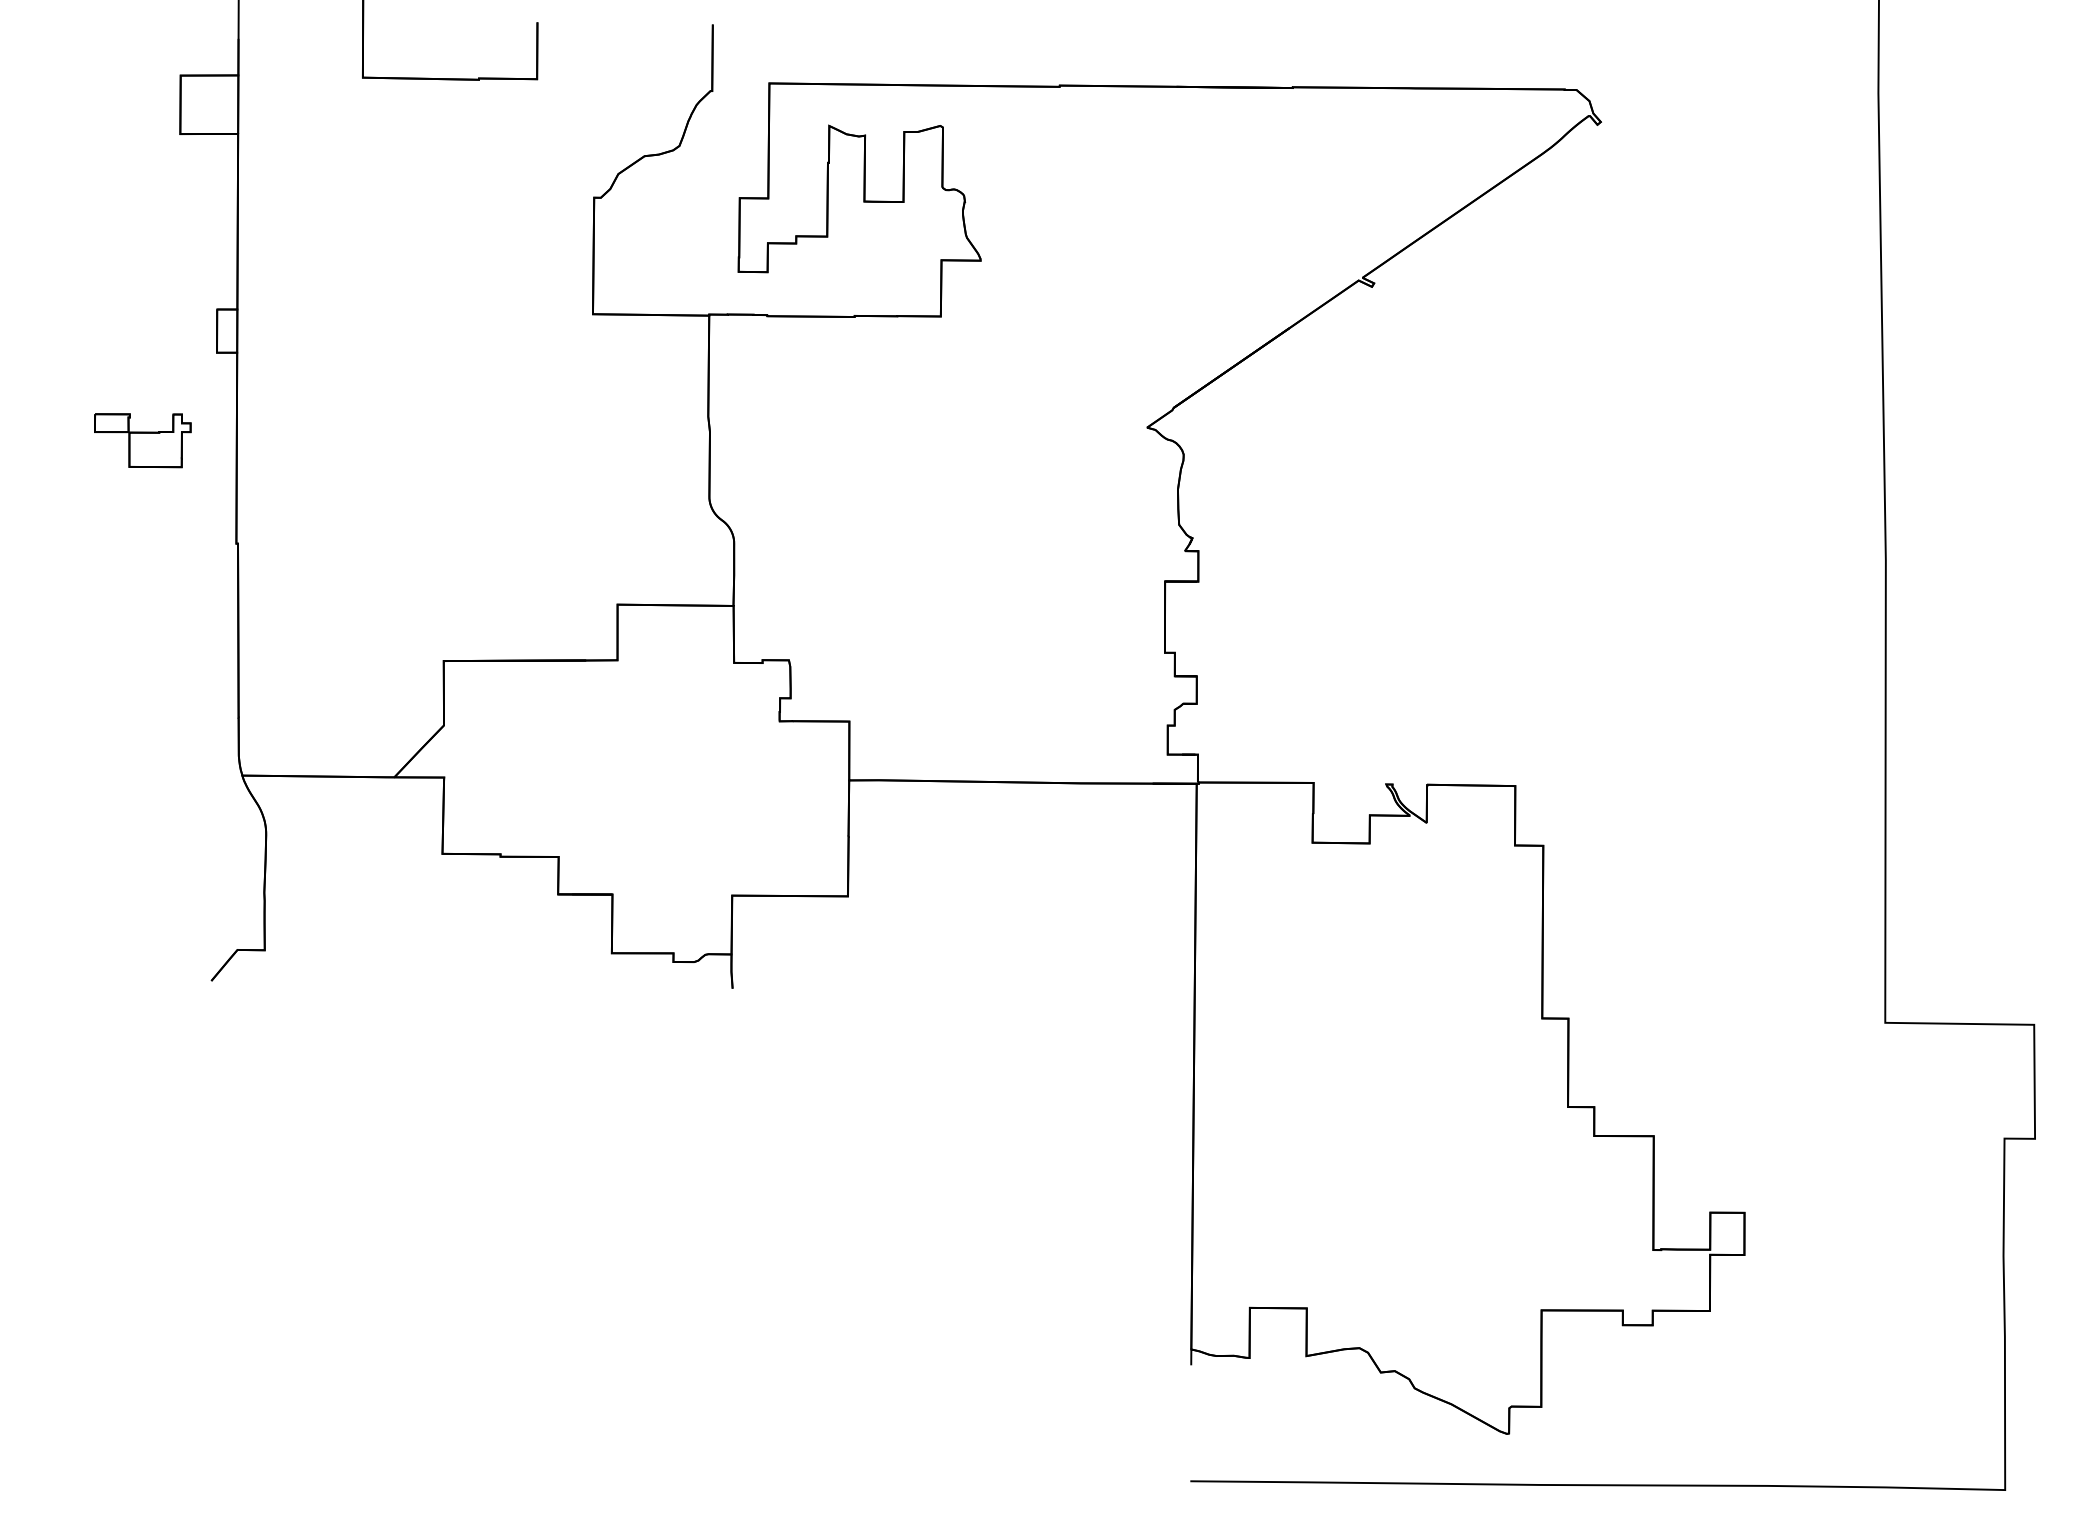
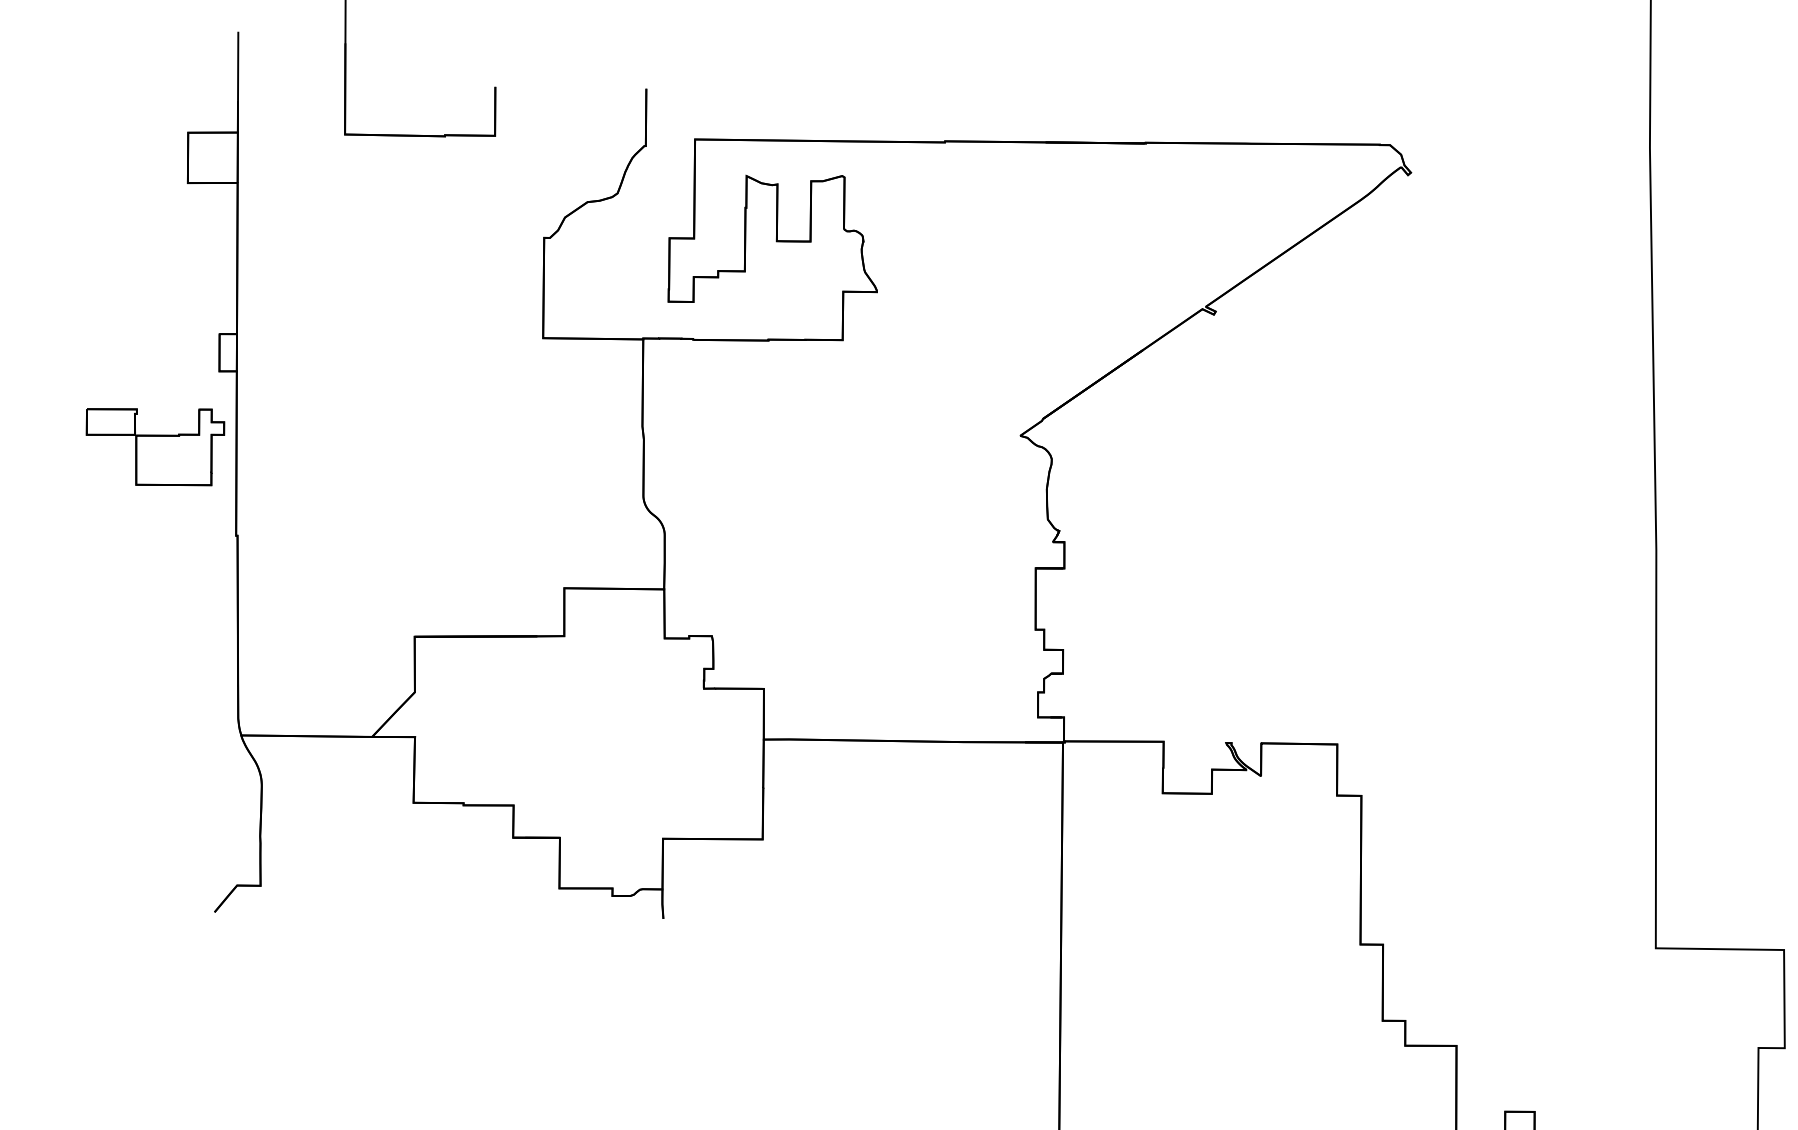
part: (142, 440) -> (155, 446), size x1.67

